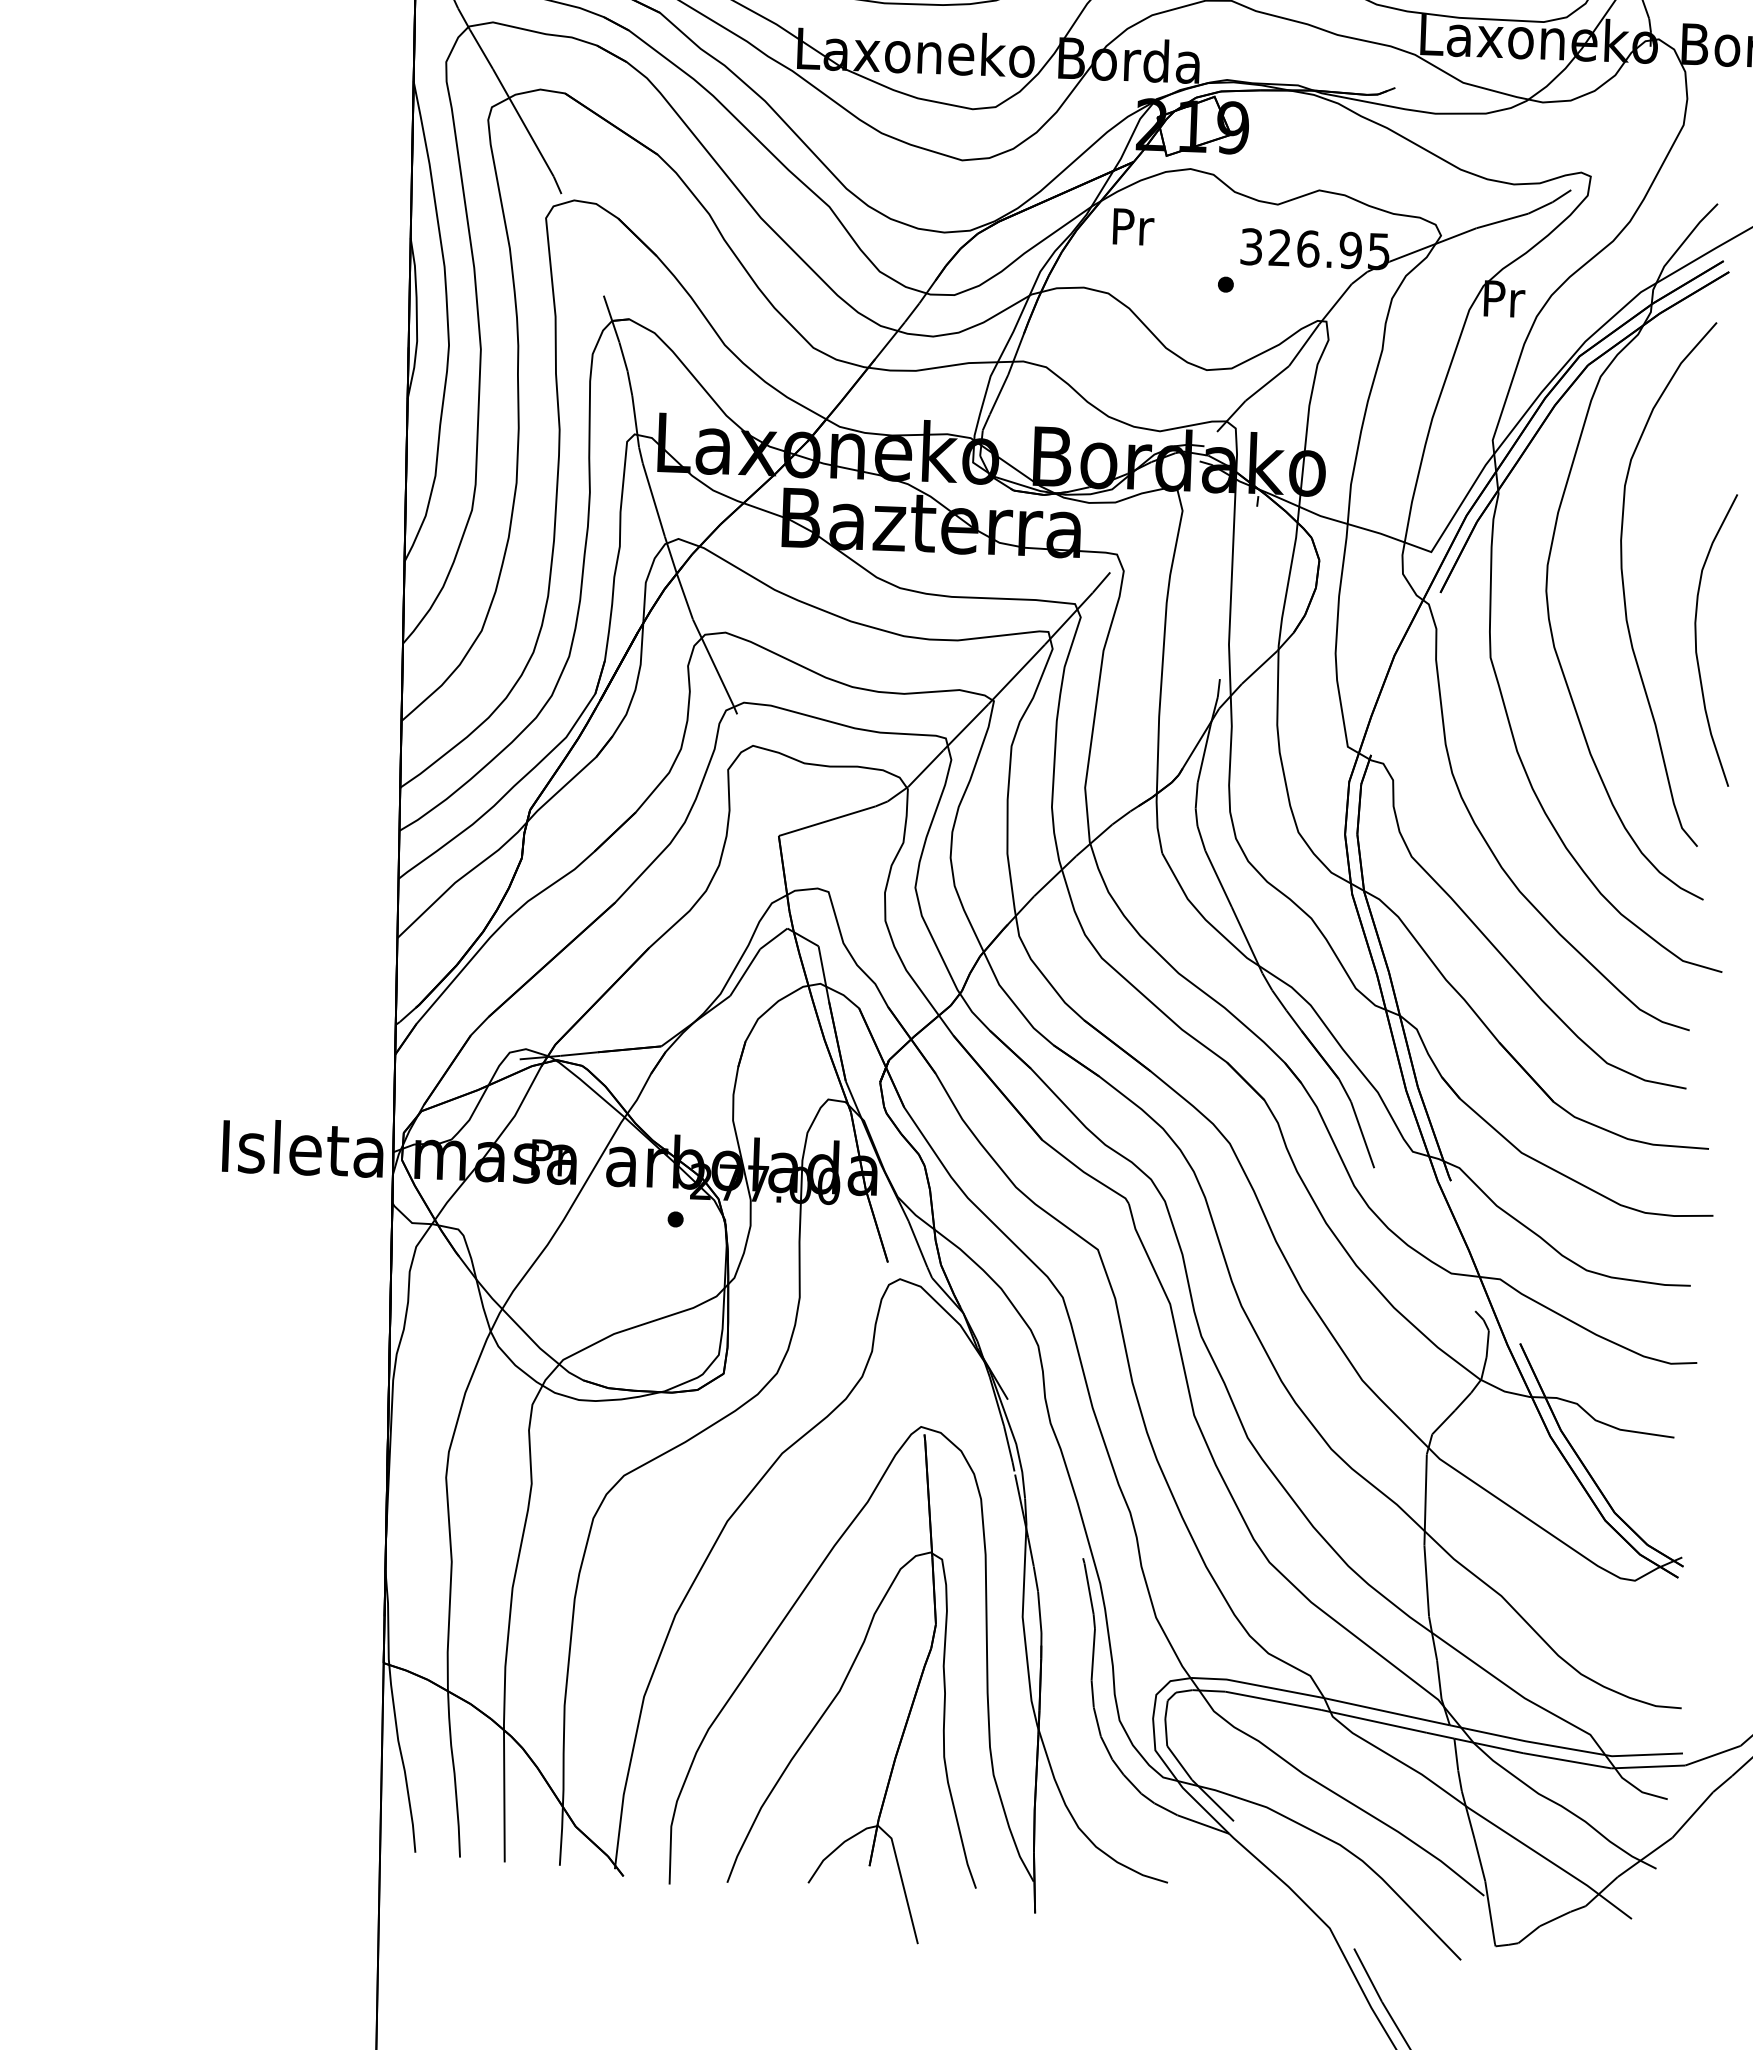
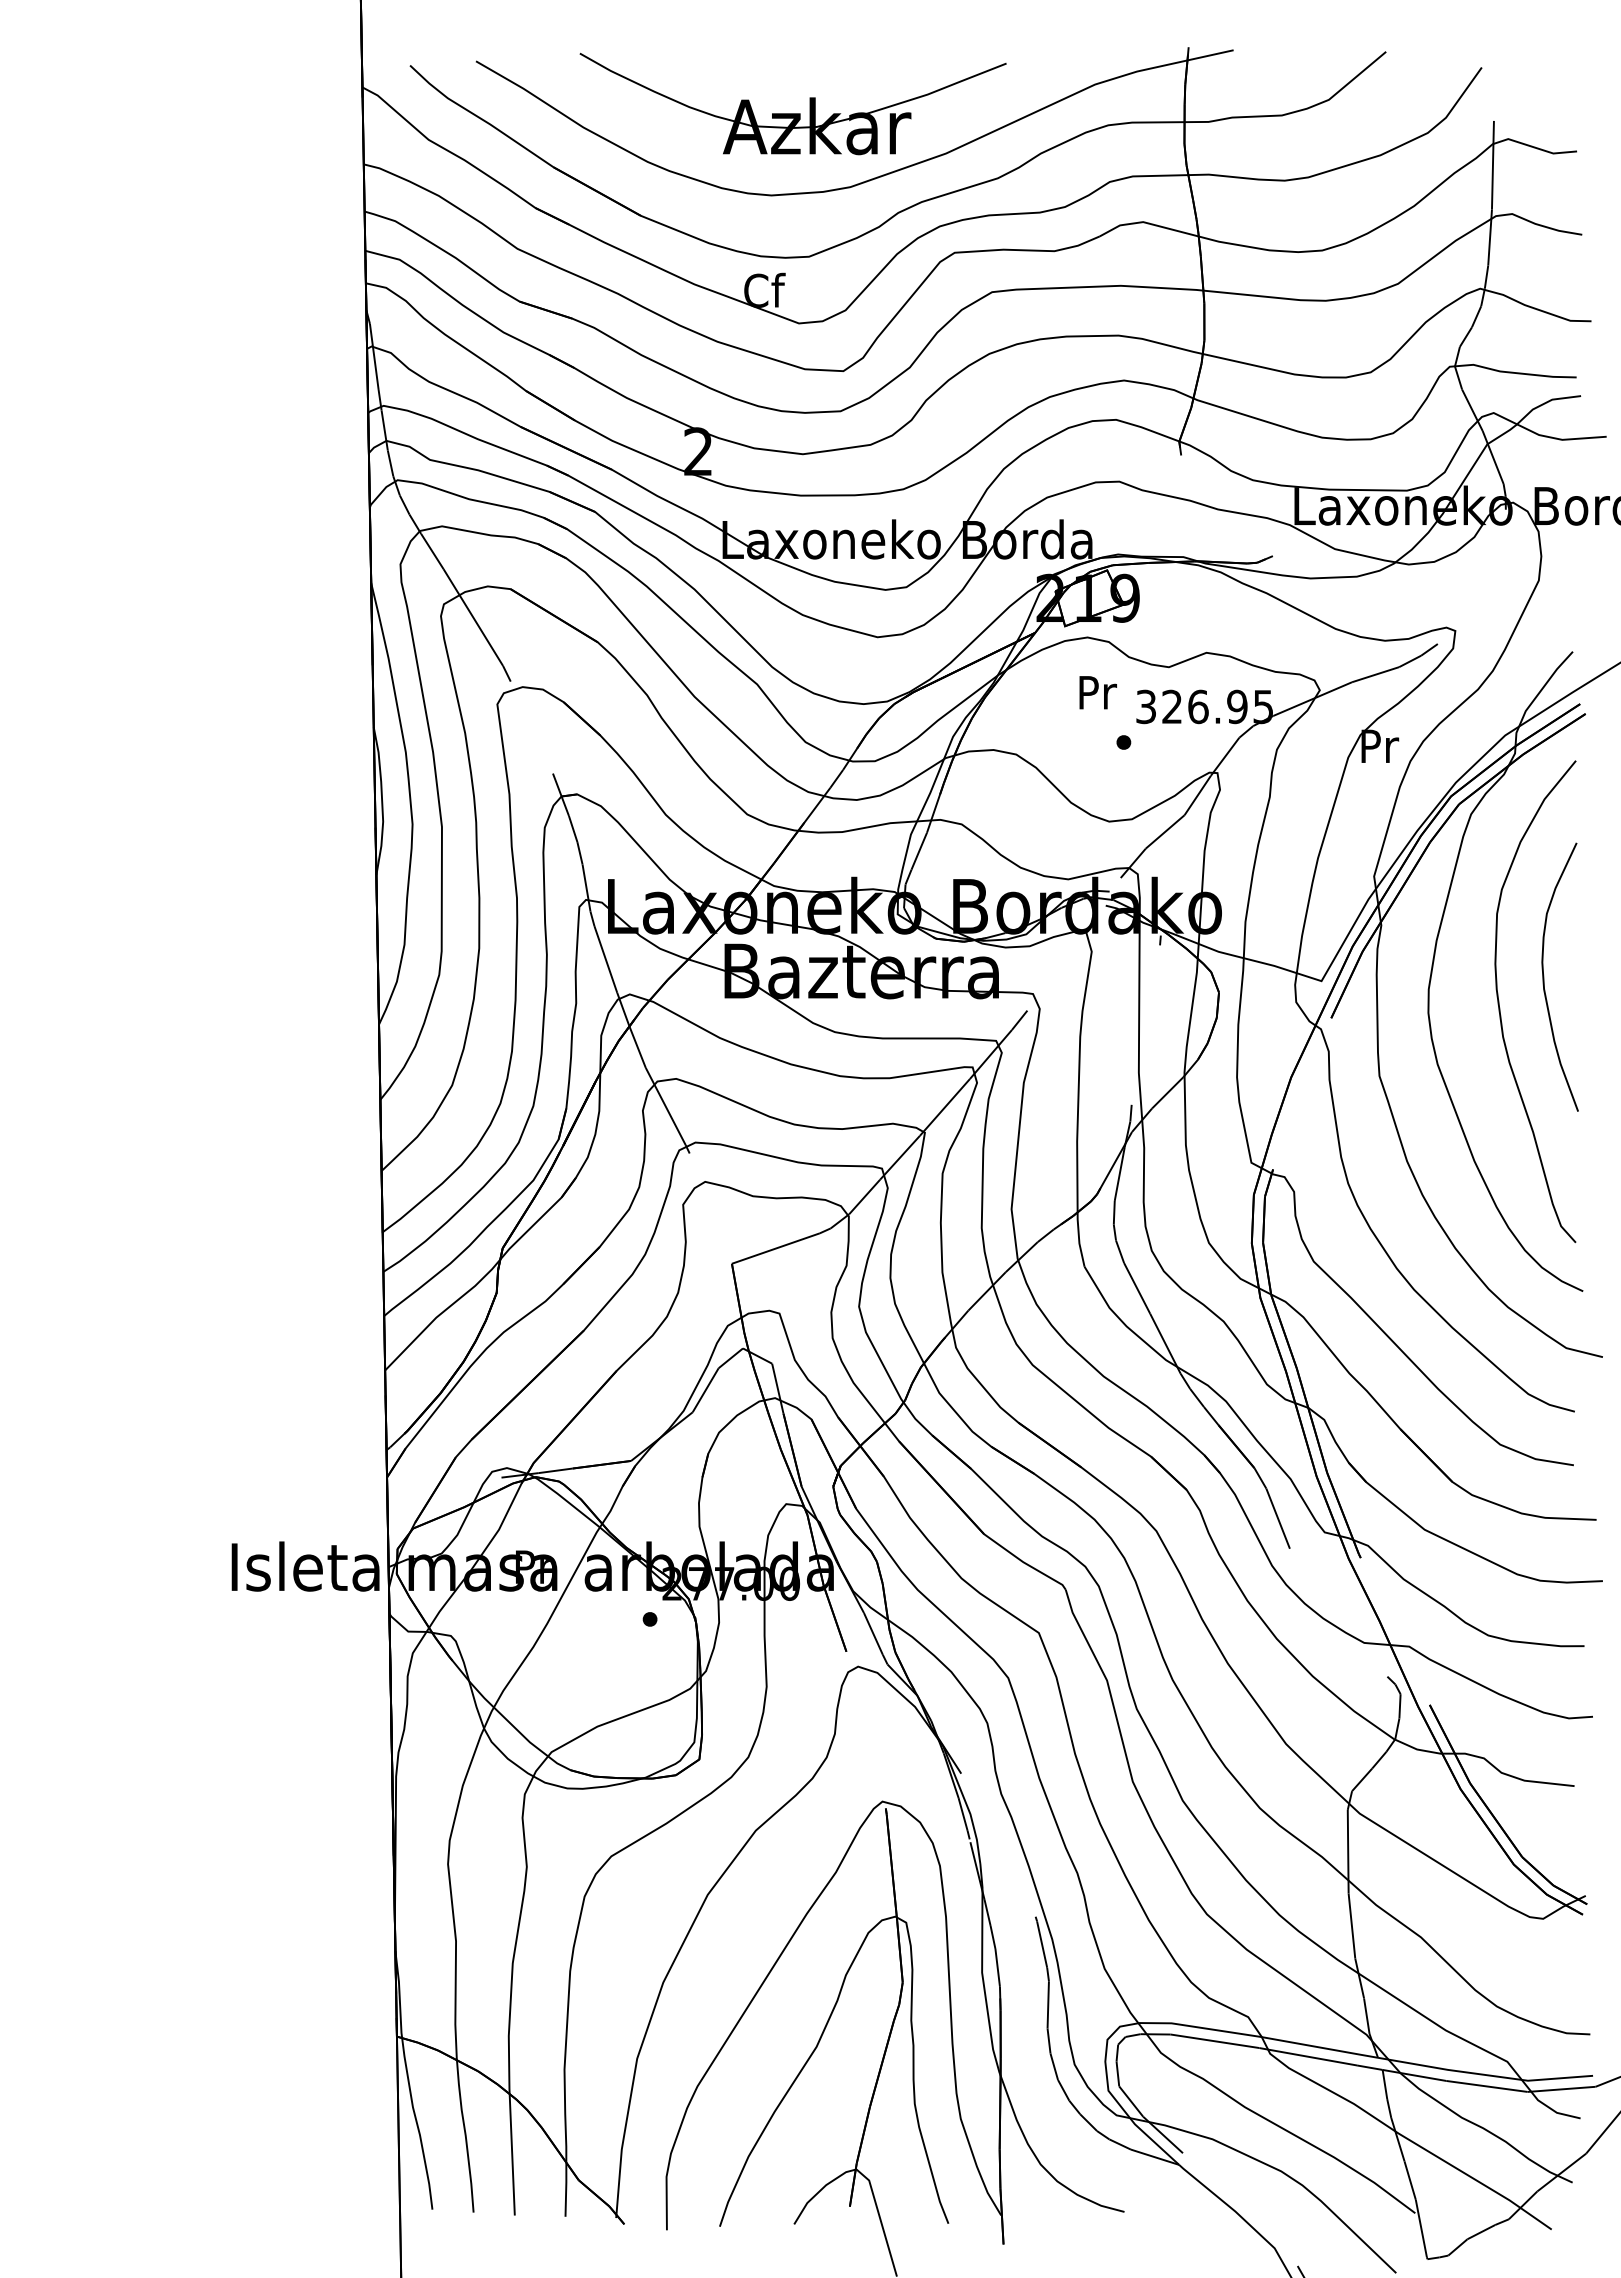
text: (1132, 226) -> (1097, 692), moved
curve: (1697, 638) -> (1544, 976), moved

